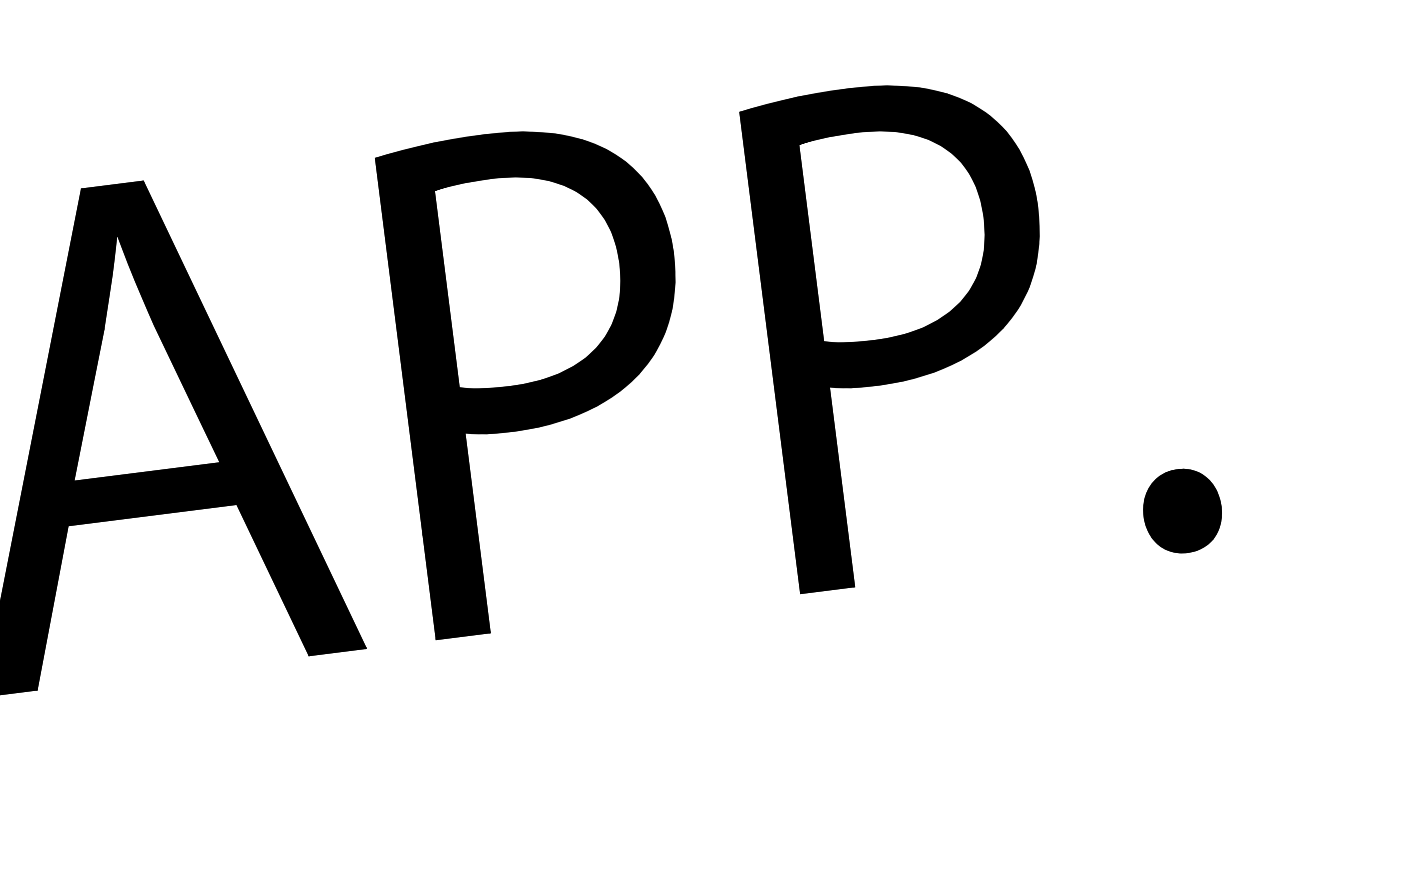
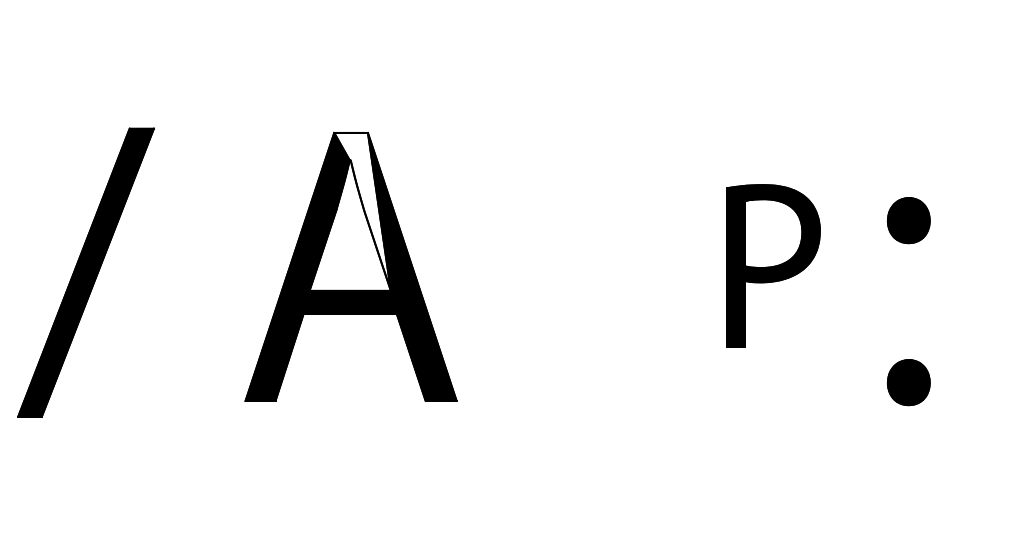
part: (1144, 216) -> (908, 220), added
fill: (151, 325) -> (362, 211), removed
part: (909, 329) -> (773, 265), size x0.6
part: (544, 375) -> (572, 265), removed

